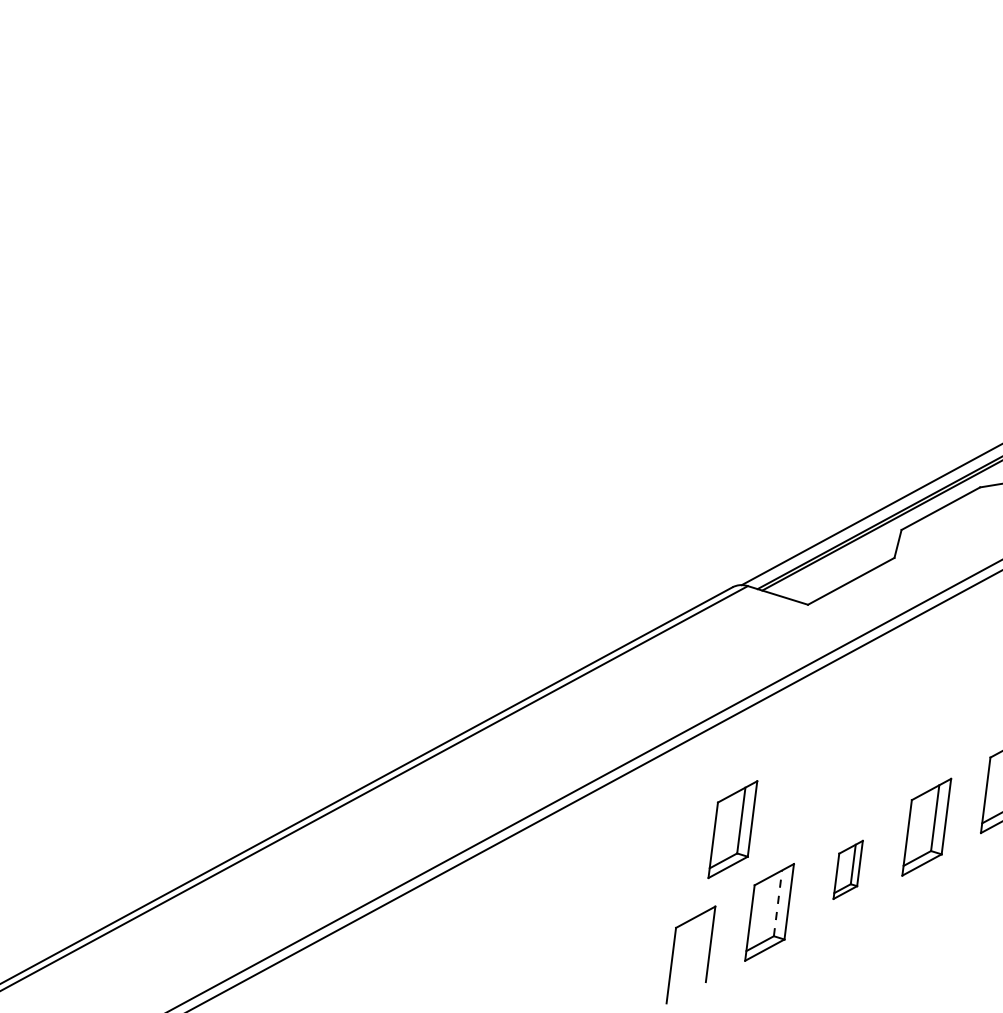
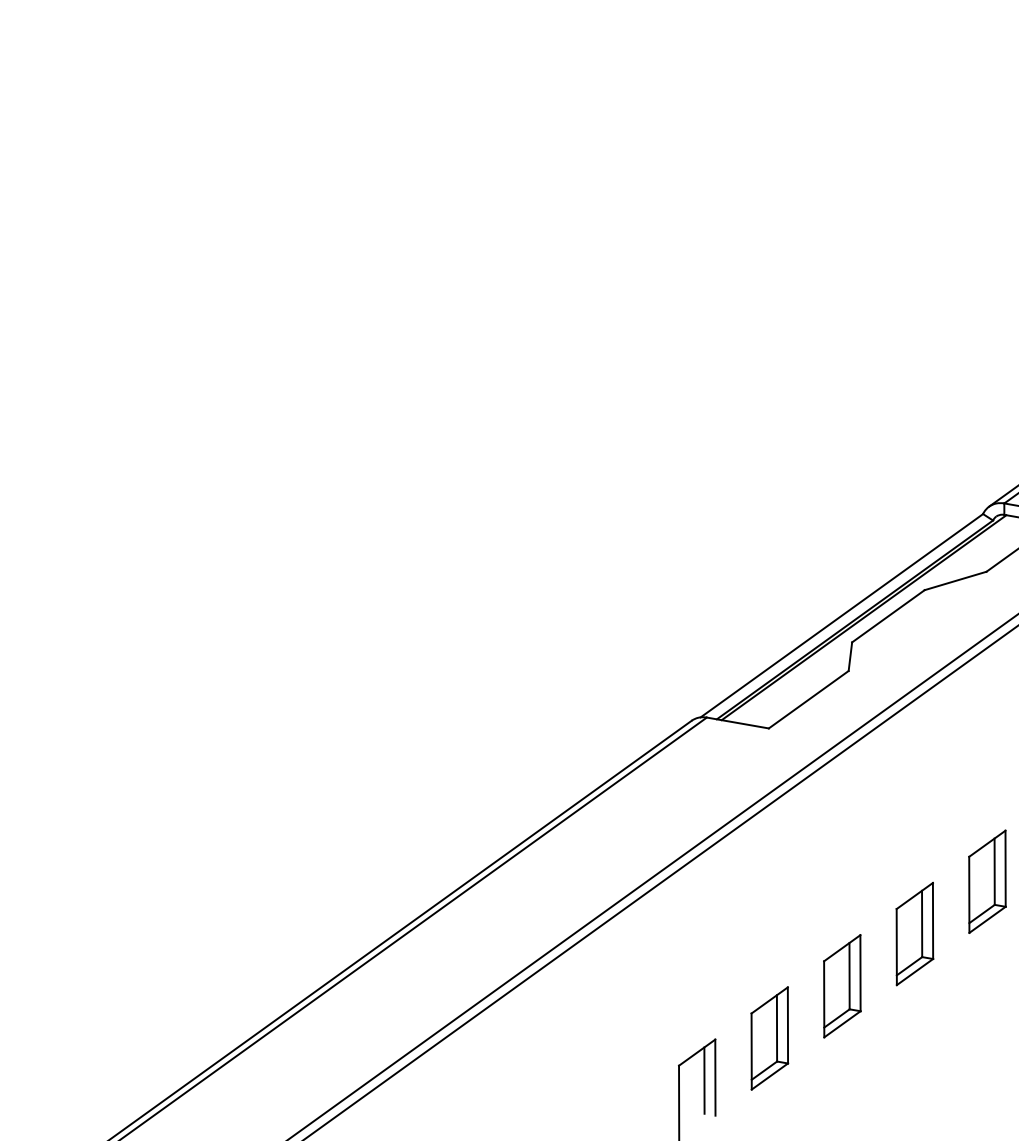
part: (732, 829) -> (722, 960), removed
part: (848, 870) -> (842, 986), size x1.67
line: (778, 902) -> (777, 1027), dashed -> solid
line: (699, 945) -> (704, 1080), added

